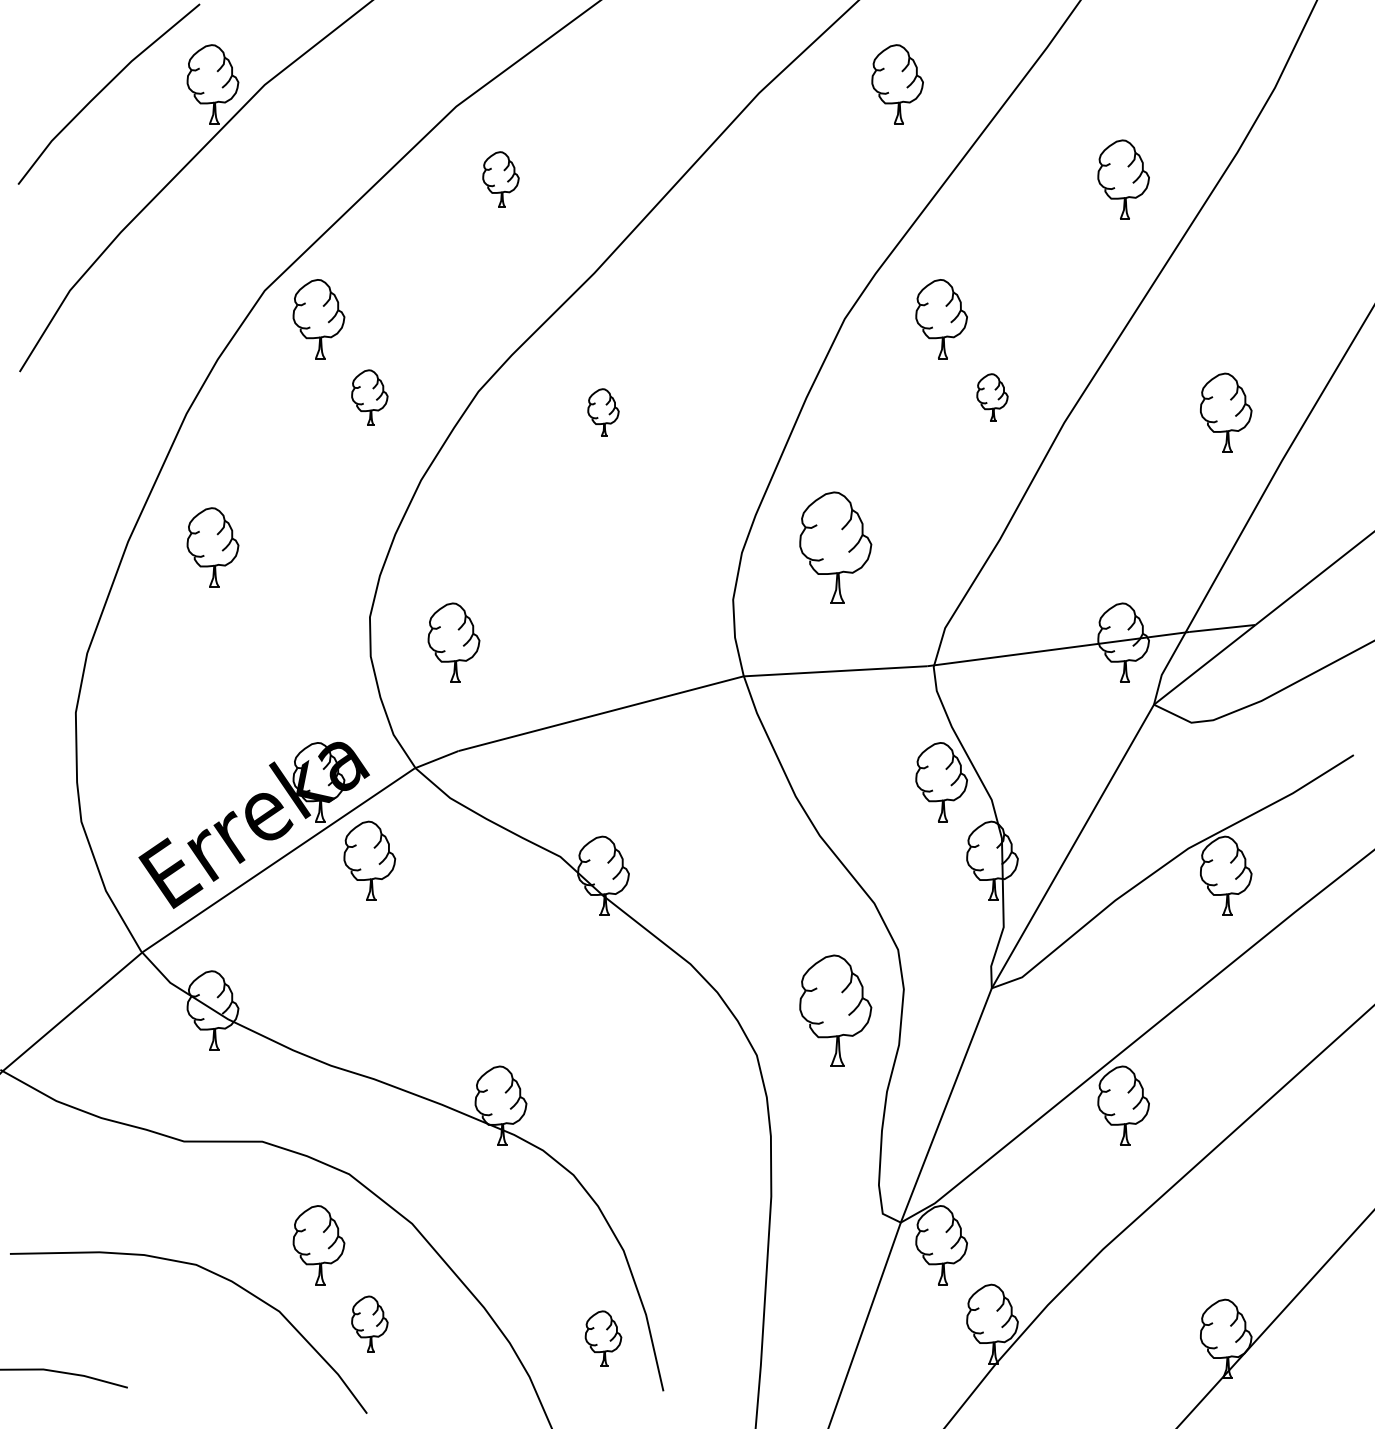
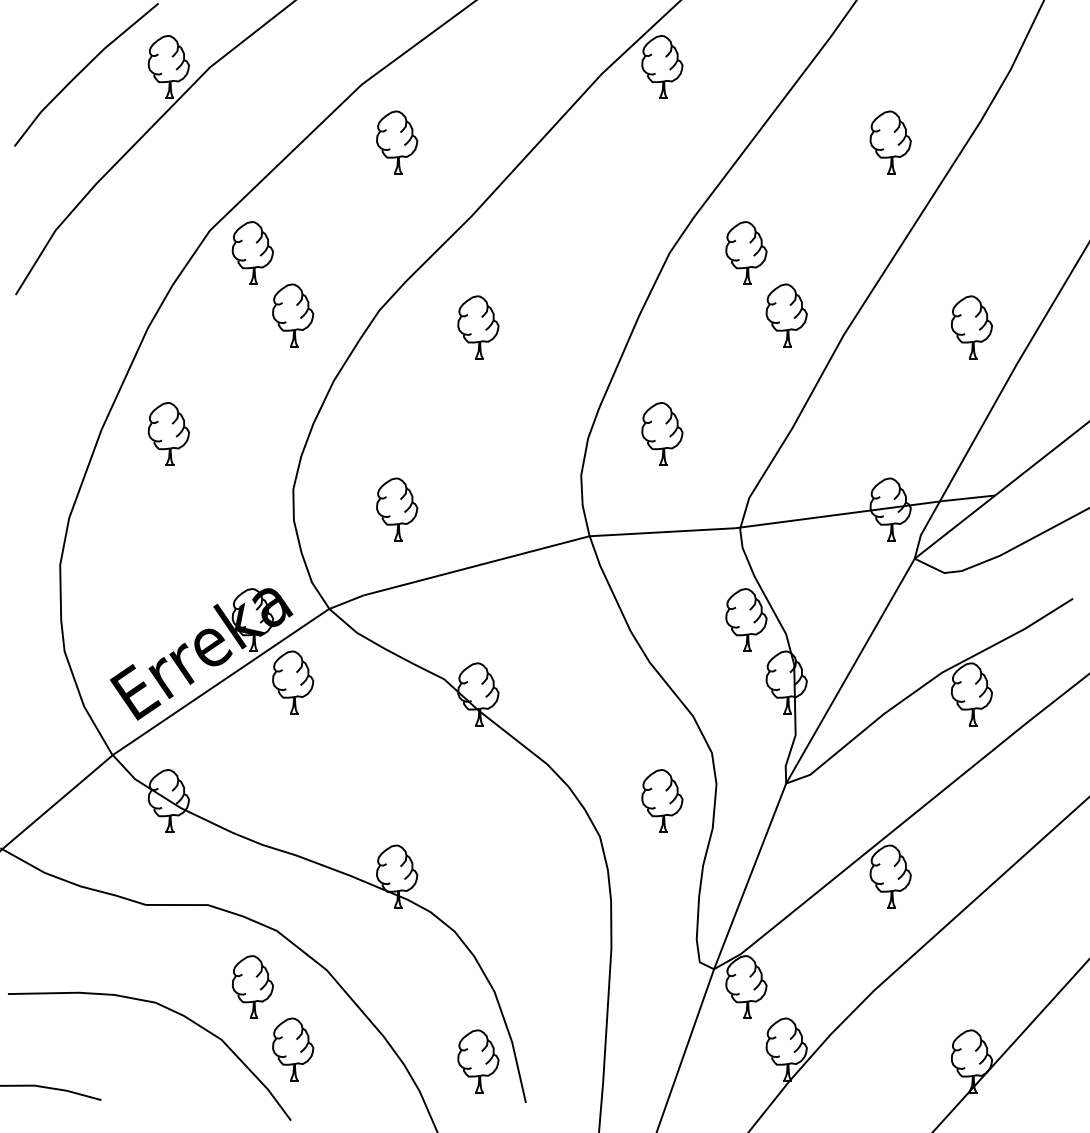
part: (897, 84) -> (662, 67), moved
part: (500, 179) -> (396, 142), size x1.43
part: (369, 397) -> (292, 315), size x1.43
part: (992, 397) -> (786, 315), size x1.67
part: (603, 412) -> (478, 327), size x1.67
part: (835, 547) -> (662, 434), size x0.71
part: (453, 642) -> (396, 509), moved
part: (835, 1010) -> (662, 801), size x0.71
part: (369, 1323) -> (292, 1049), size x1.43
part: (603, 1338) -> (478, 1061), size x1.43

